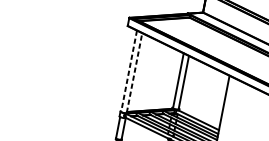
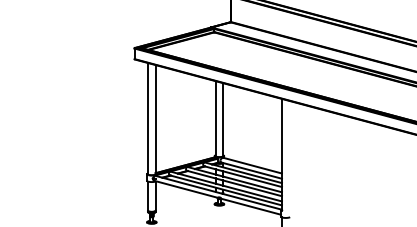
line: (128, 71) -> (147, 118), dashed -> solid
line: (134, 72) -> (155, 119), dashed -> solid

